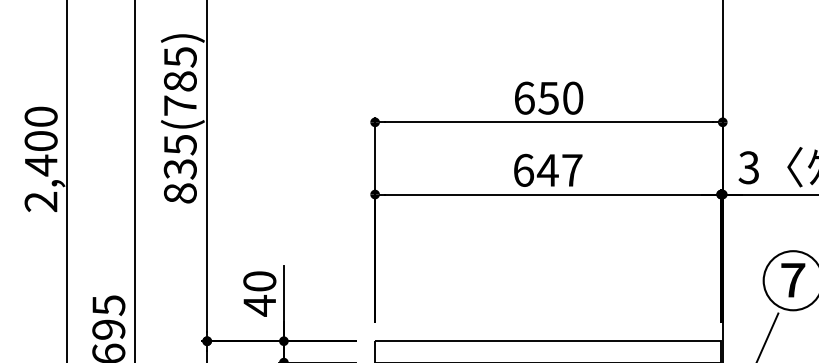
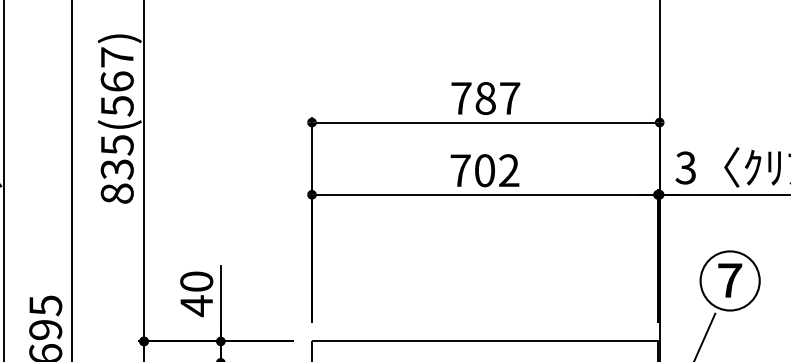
text: (179, 81) -> (116, 81), 835(785) -> 835(567)
text: (548, 97) -> (485, 97), 650 -> 787
text: (547, 169) -> (484, 169), 647 -> 702

